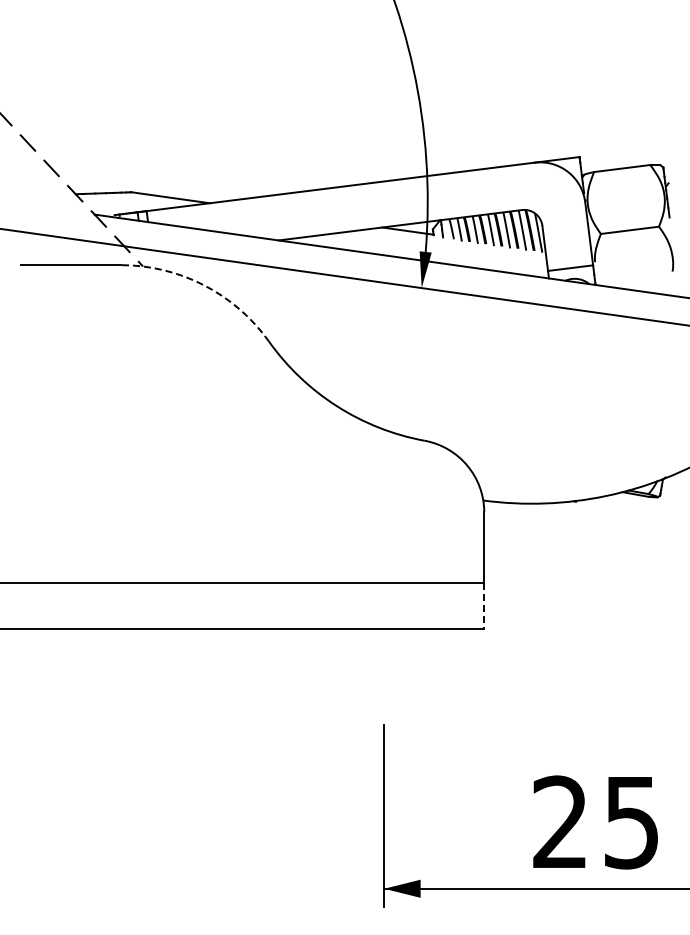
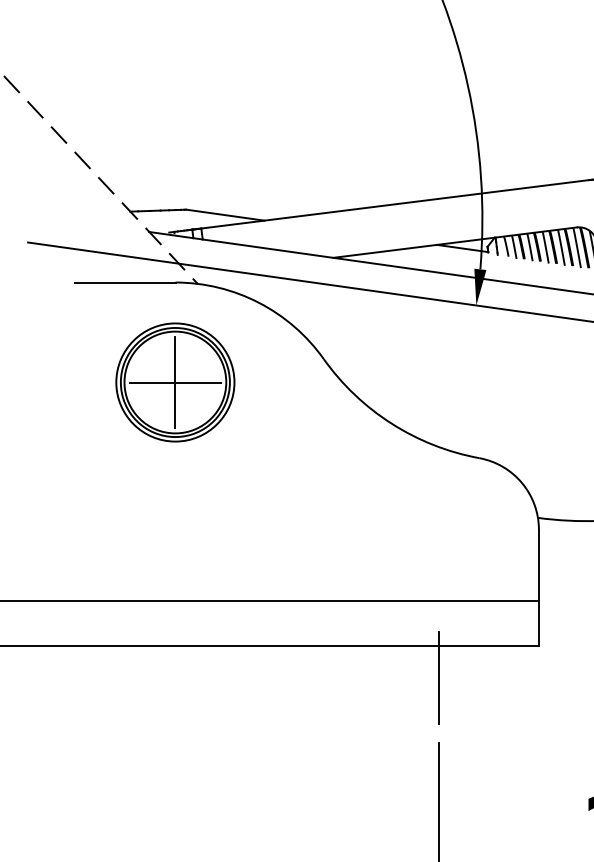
arc: (204, 285) -> (259, 302), dashed -> solid
part: (120, 365) -> (175, 382), added
line: (484, 605) -> (539, 622), dashed -> solid
line: (384, 661) -> (439, 678), added

